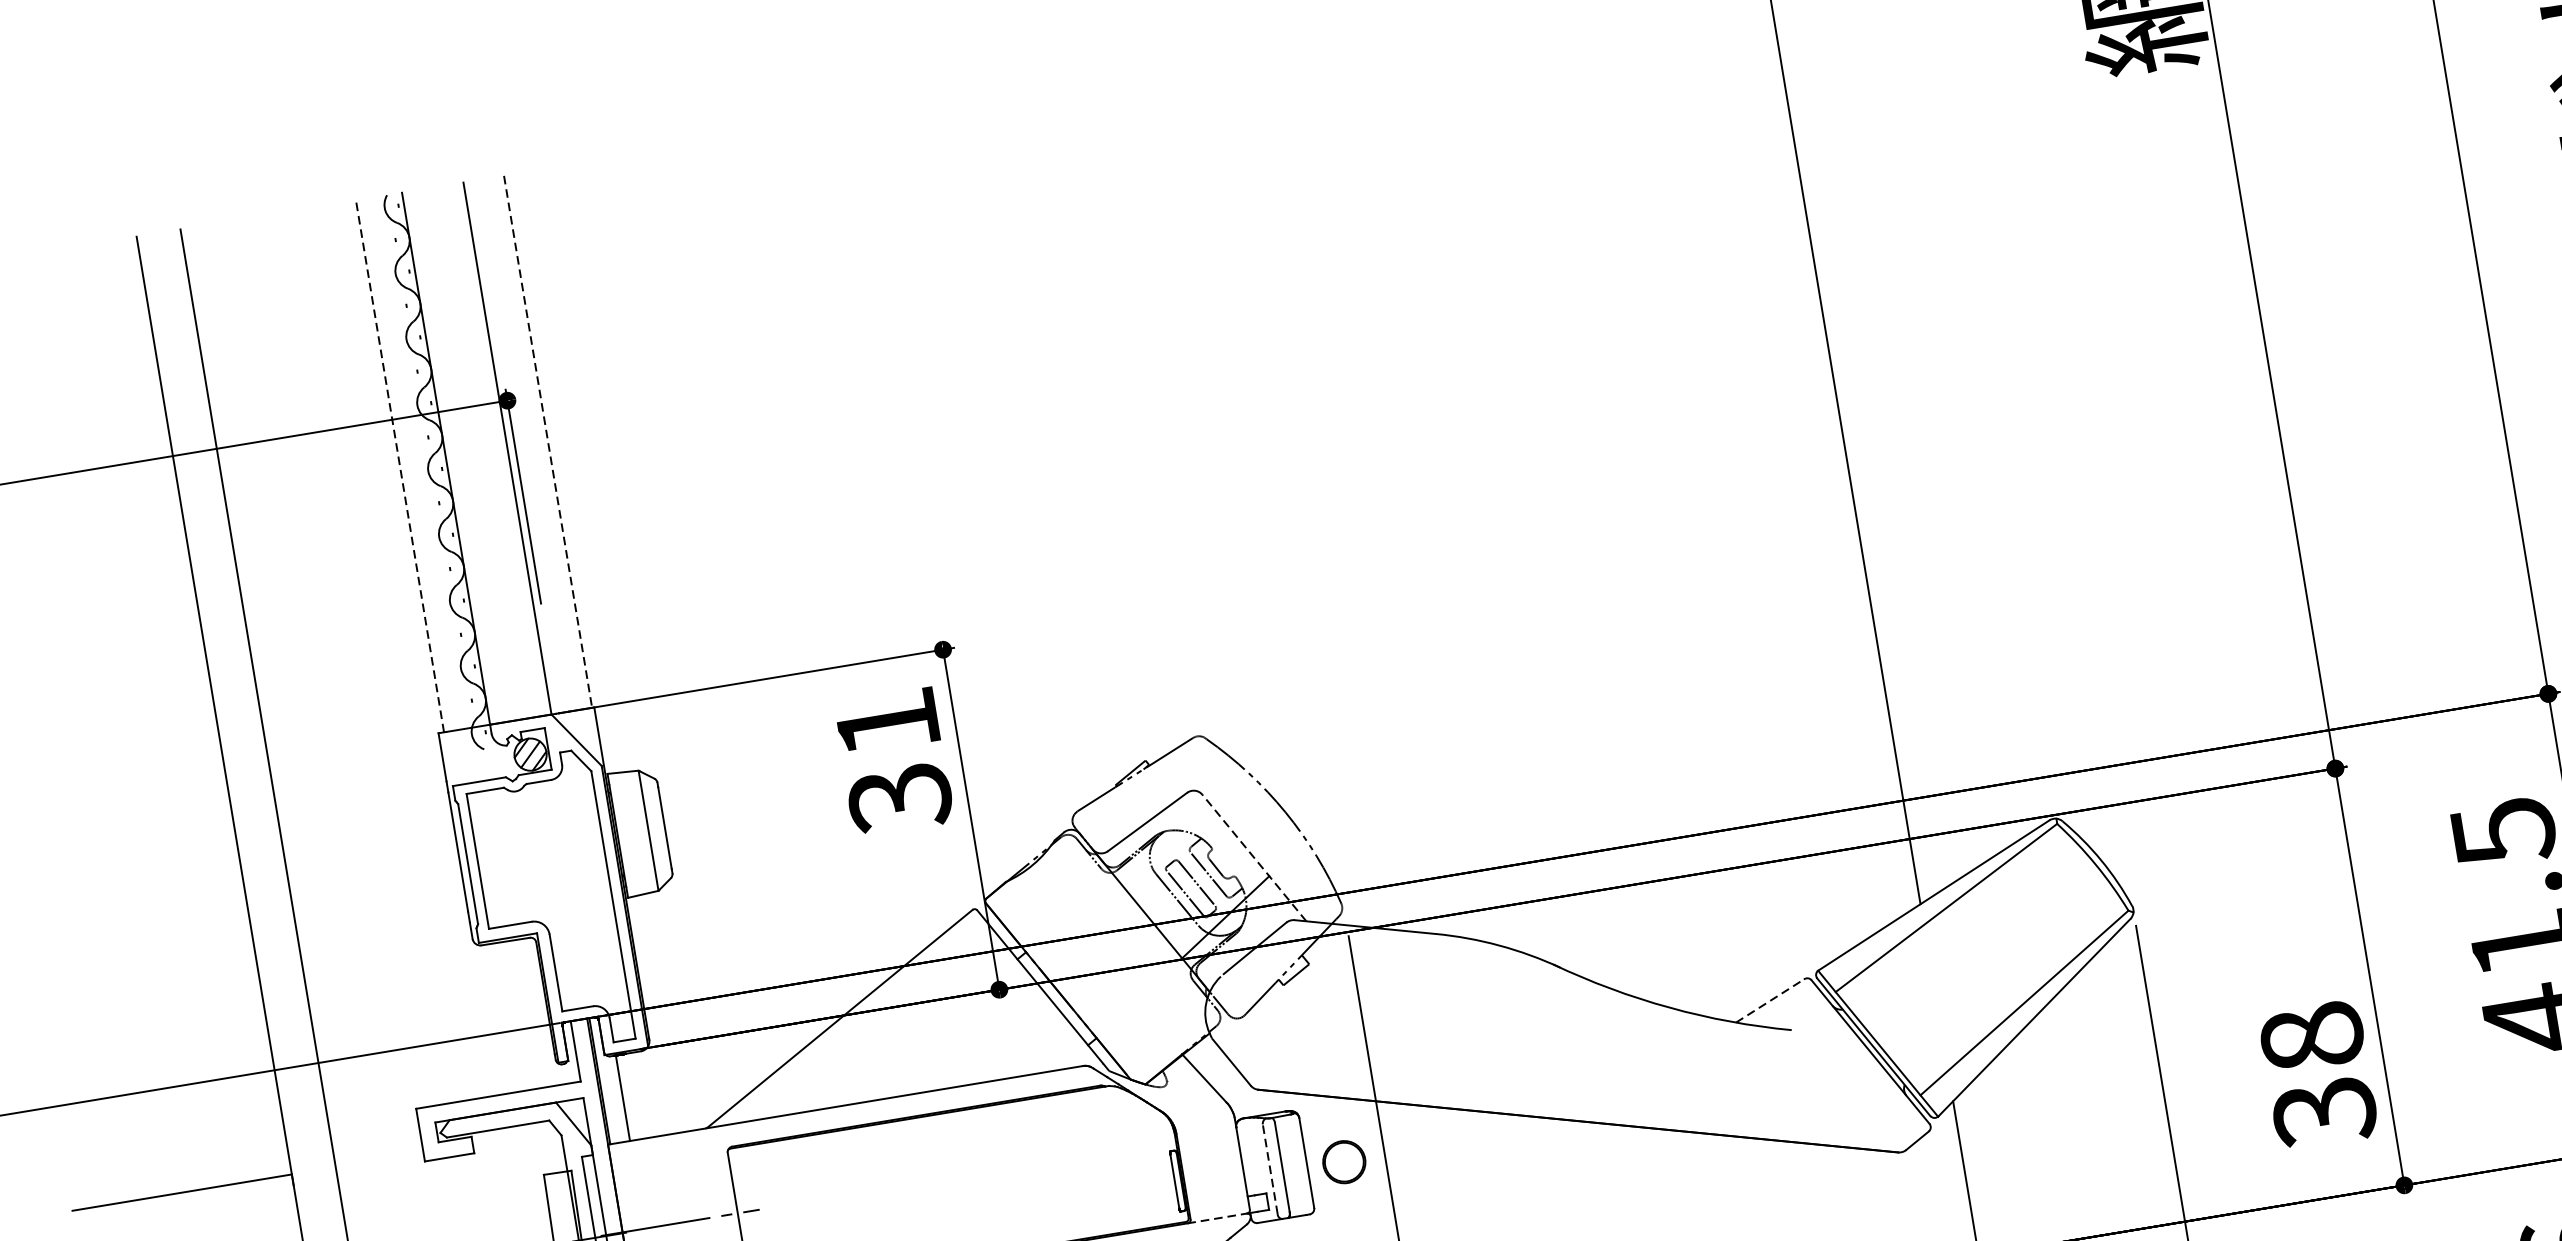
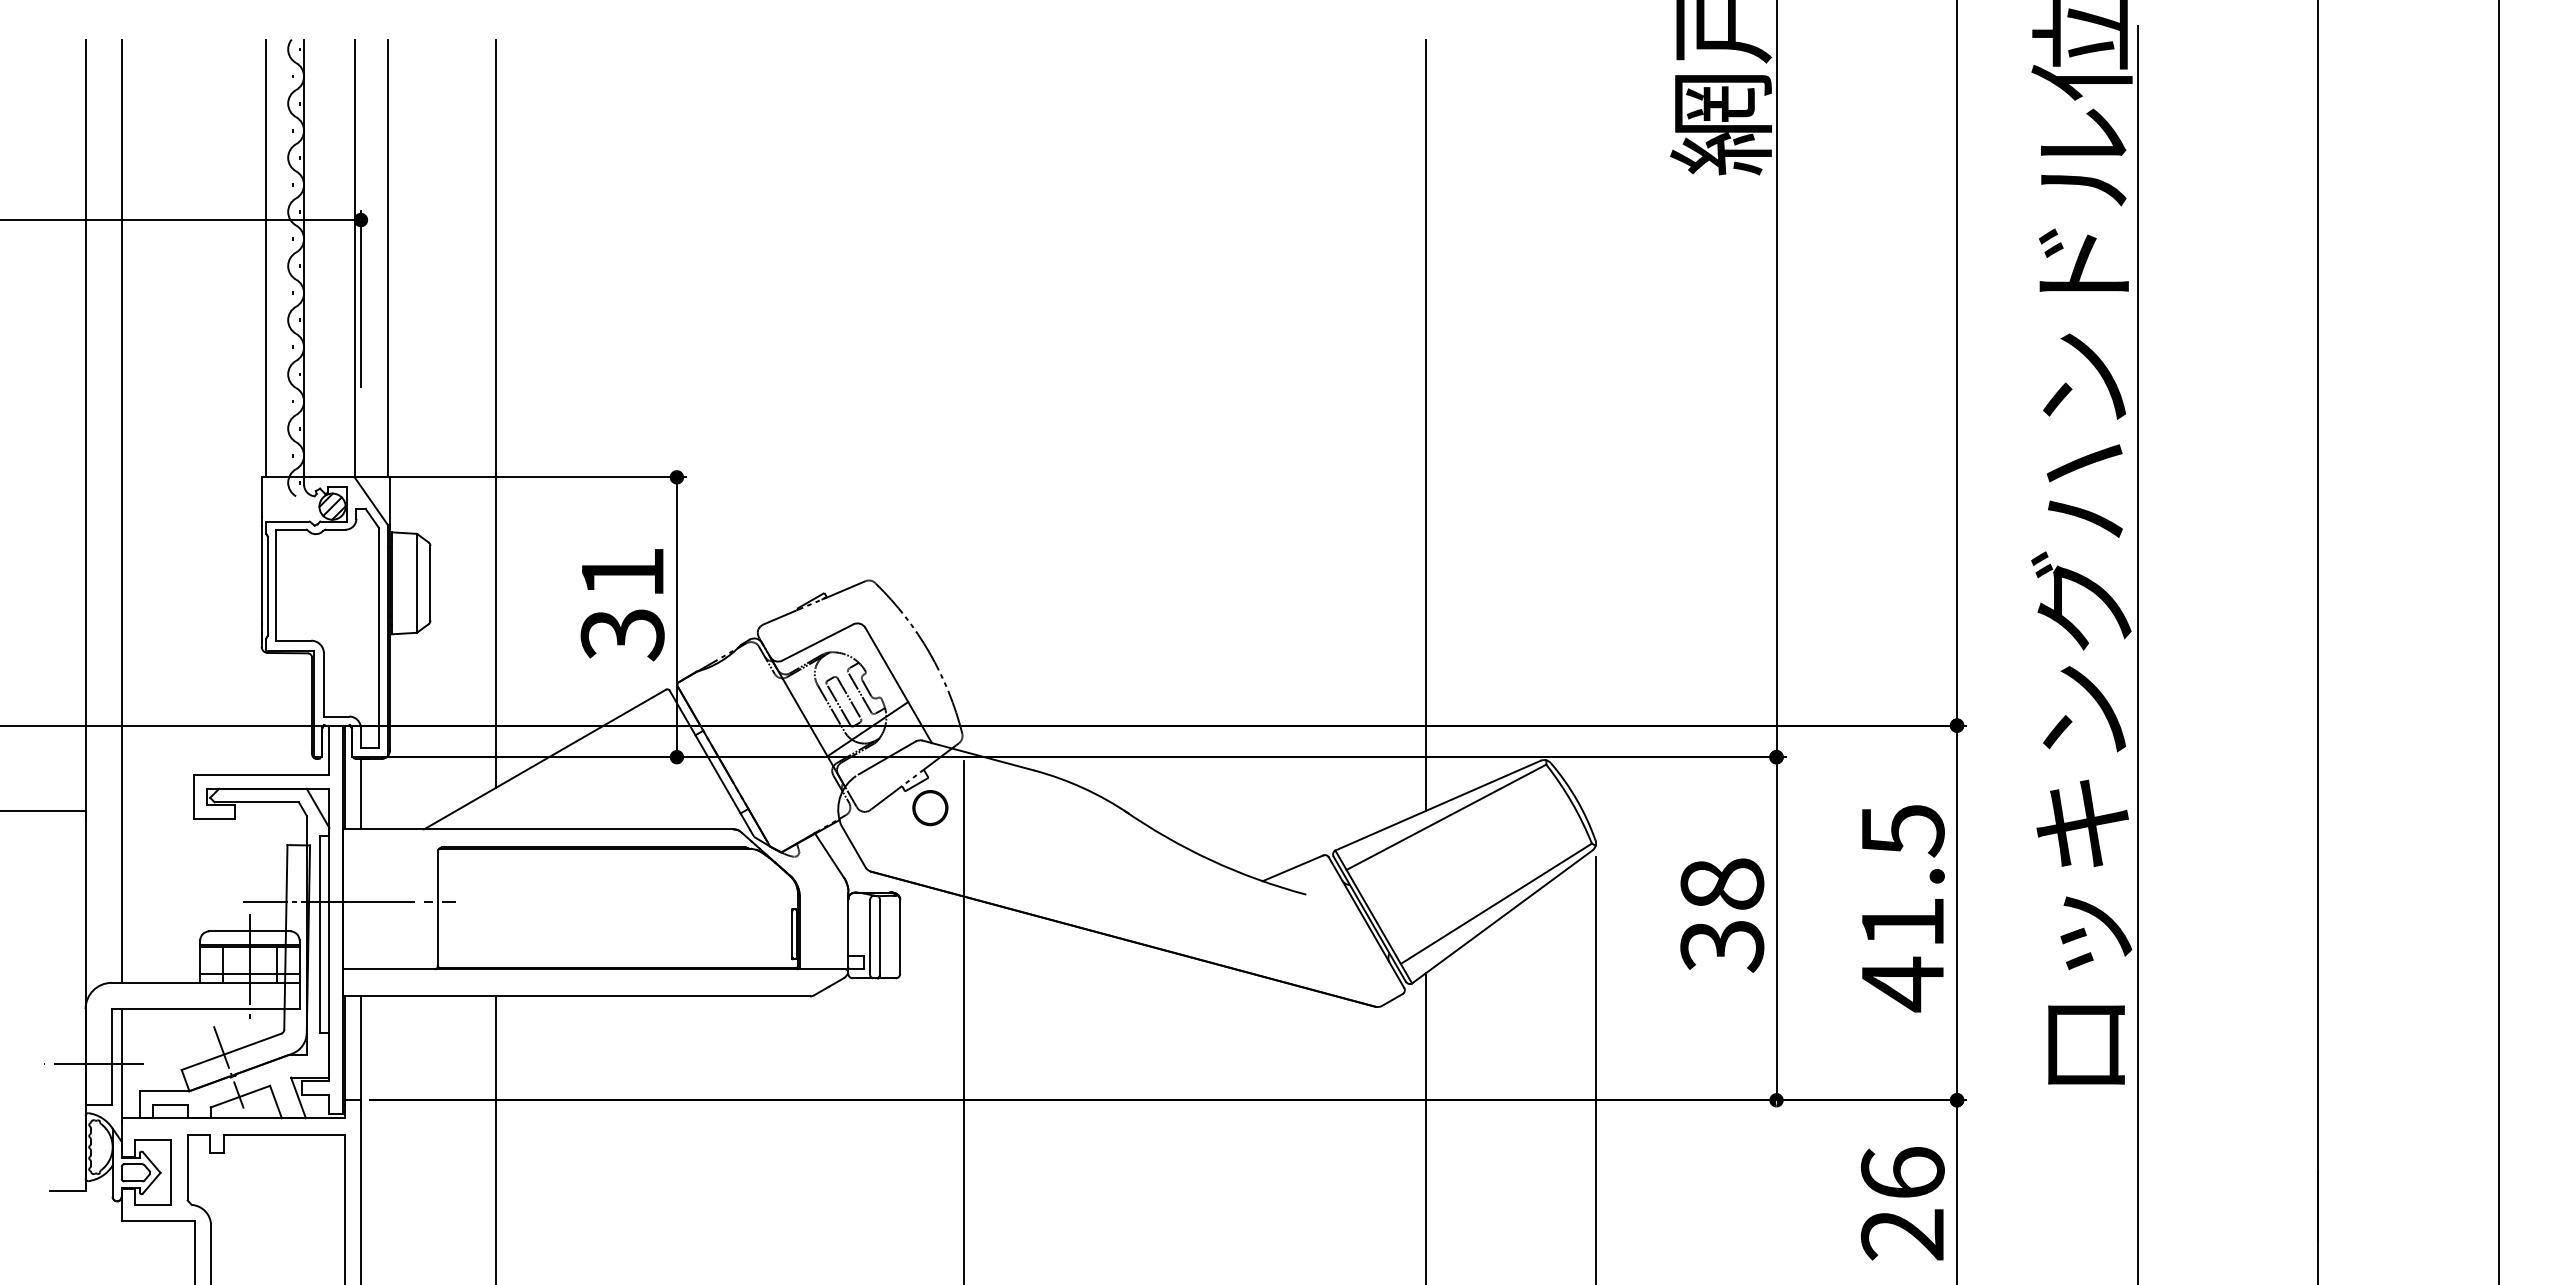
line: (548, 441) -> (388, 258), dashed -> solid
line: (400, 466) -> (266, 258), dashed -> solid
line: (711, 608) -> (496, 413), added
text: (893, 762) -> (622, 605), moved
line: (1254, 858) -> (898, 685), dashed -> solid
line: (1769, 1001) -> (1292, 868), dashed -> solid
text: (2318, 1075) -> (1722, 915), moved
part: (1344, 1162) -> (930, 808), moved
line: (1270, 1168) -> (870, 936), dashed -> solid
line: (1217, 1218) -> (821, 969), dashed -> solid

